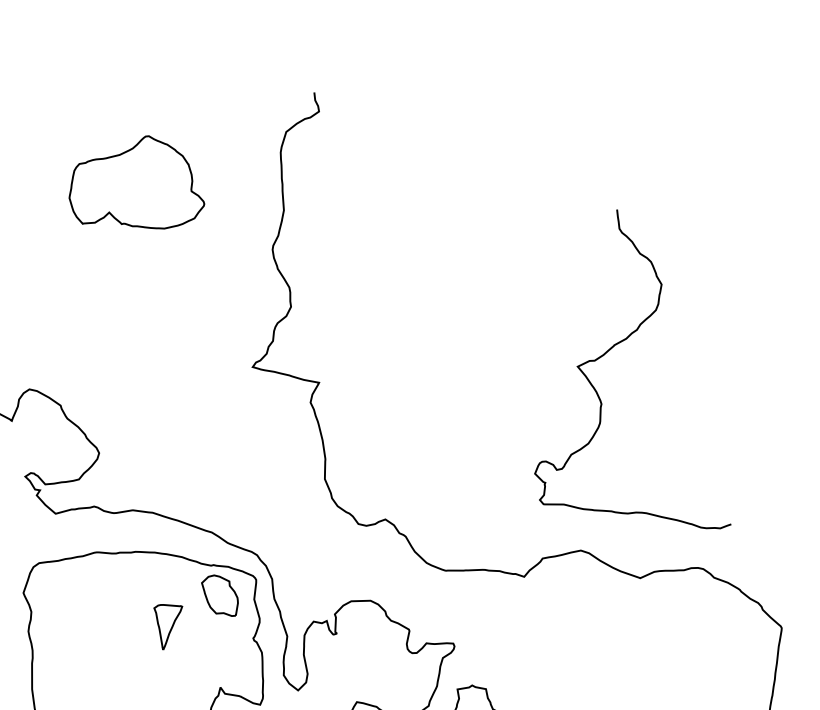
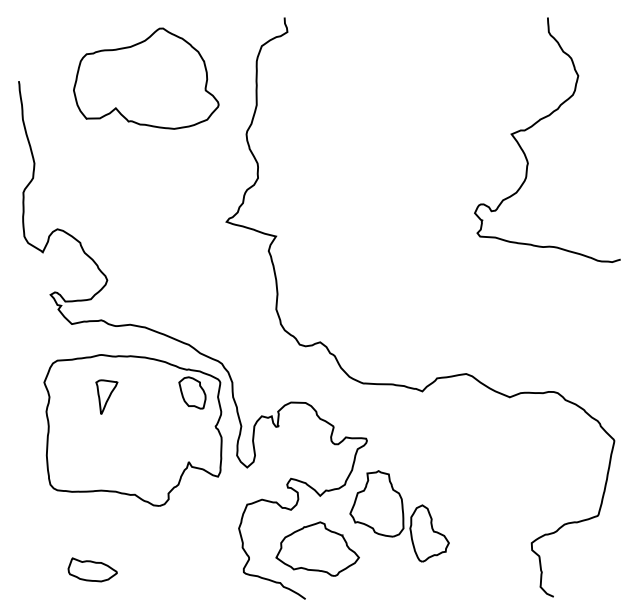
part: (136, 183) -> (146, 78), size x1.43
curve: (611, 350) -> (537, 123), moved
part: (168, 626) -> (106, 396), moved

